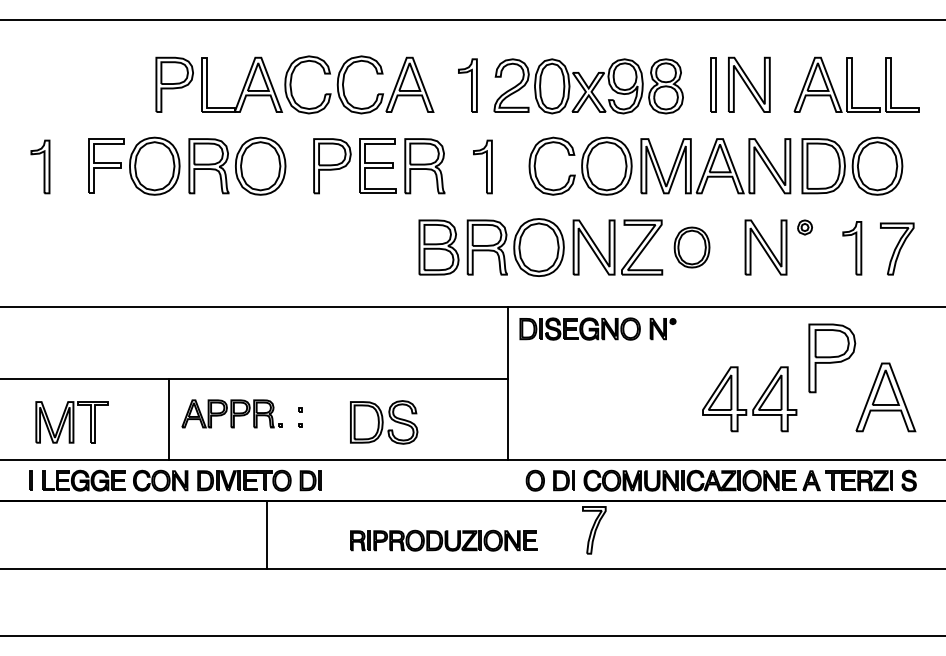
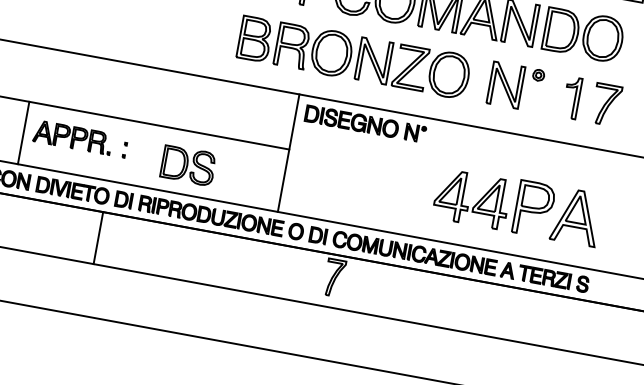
part: (691, 247) -> (448, 74), size x1.43
part: (832, 358) -> (534, 209), moved
line: (267, 534) -> (98, 237), moved
part: (443, 540) -> (211, 215), moved

